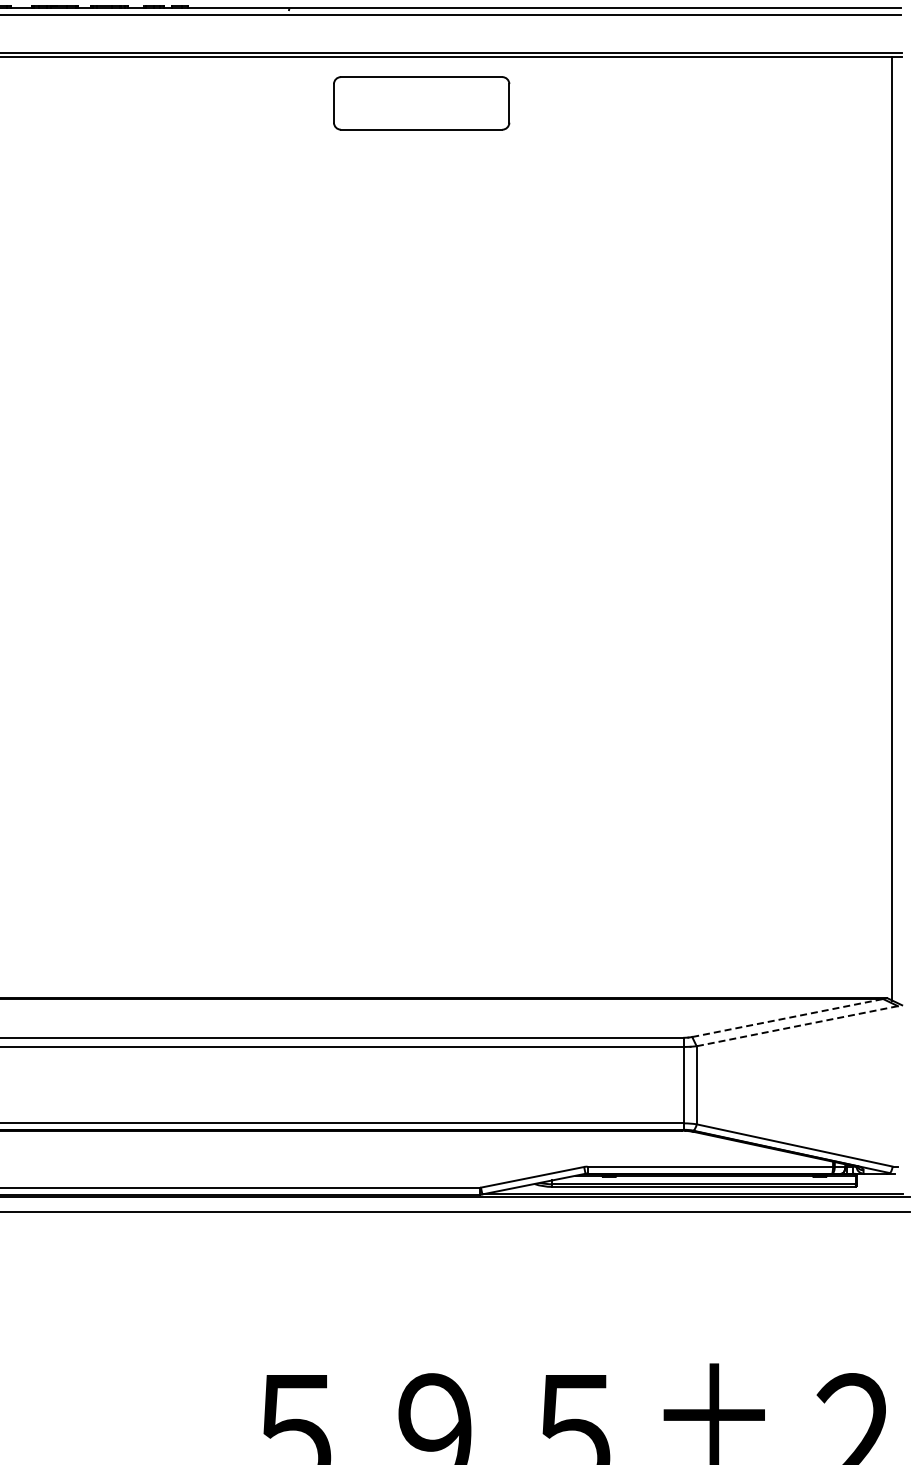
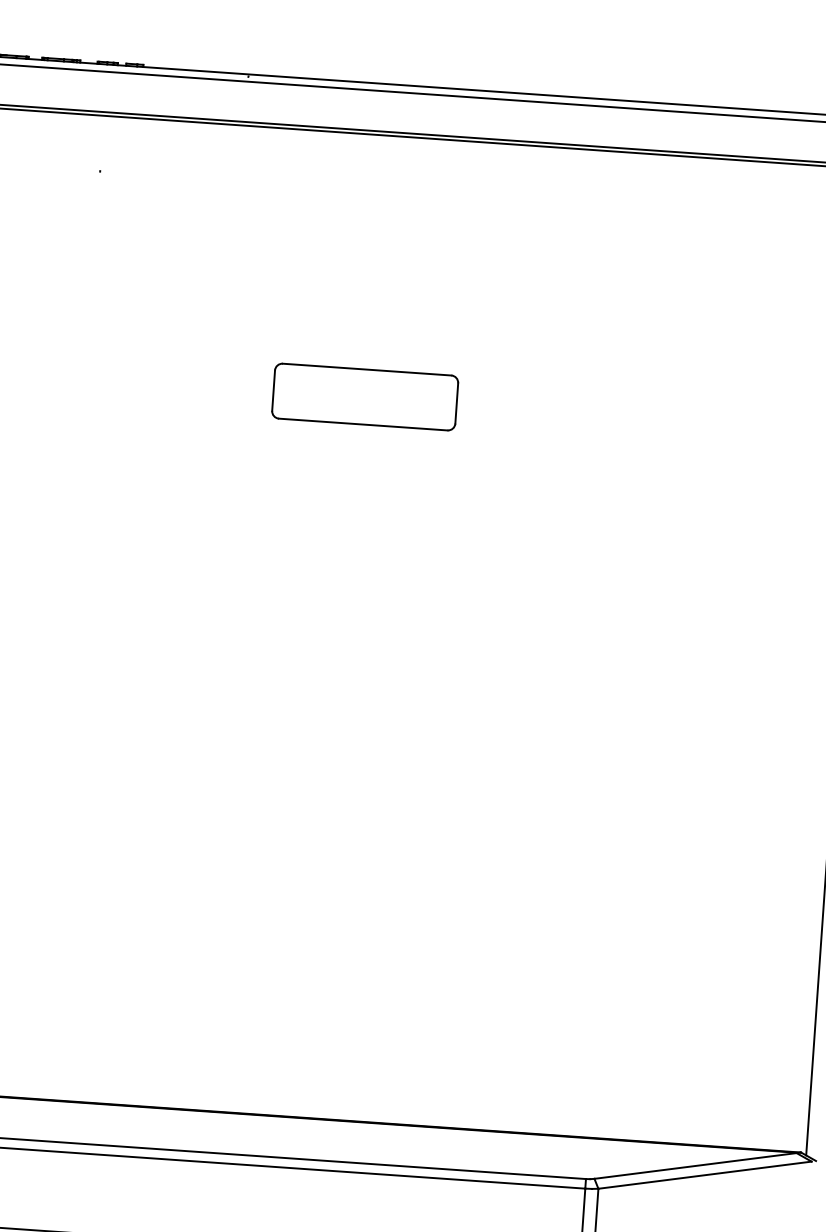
part: (421, 103) -> (365, 397), moved
line: (788, 1017) -> (696, 1165), dashed -> solid
line: (797, 1026) -> (705, 1175), dashed -> solid

